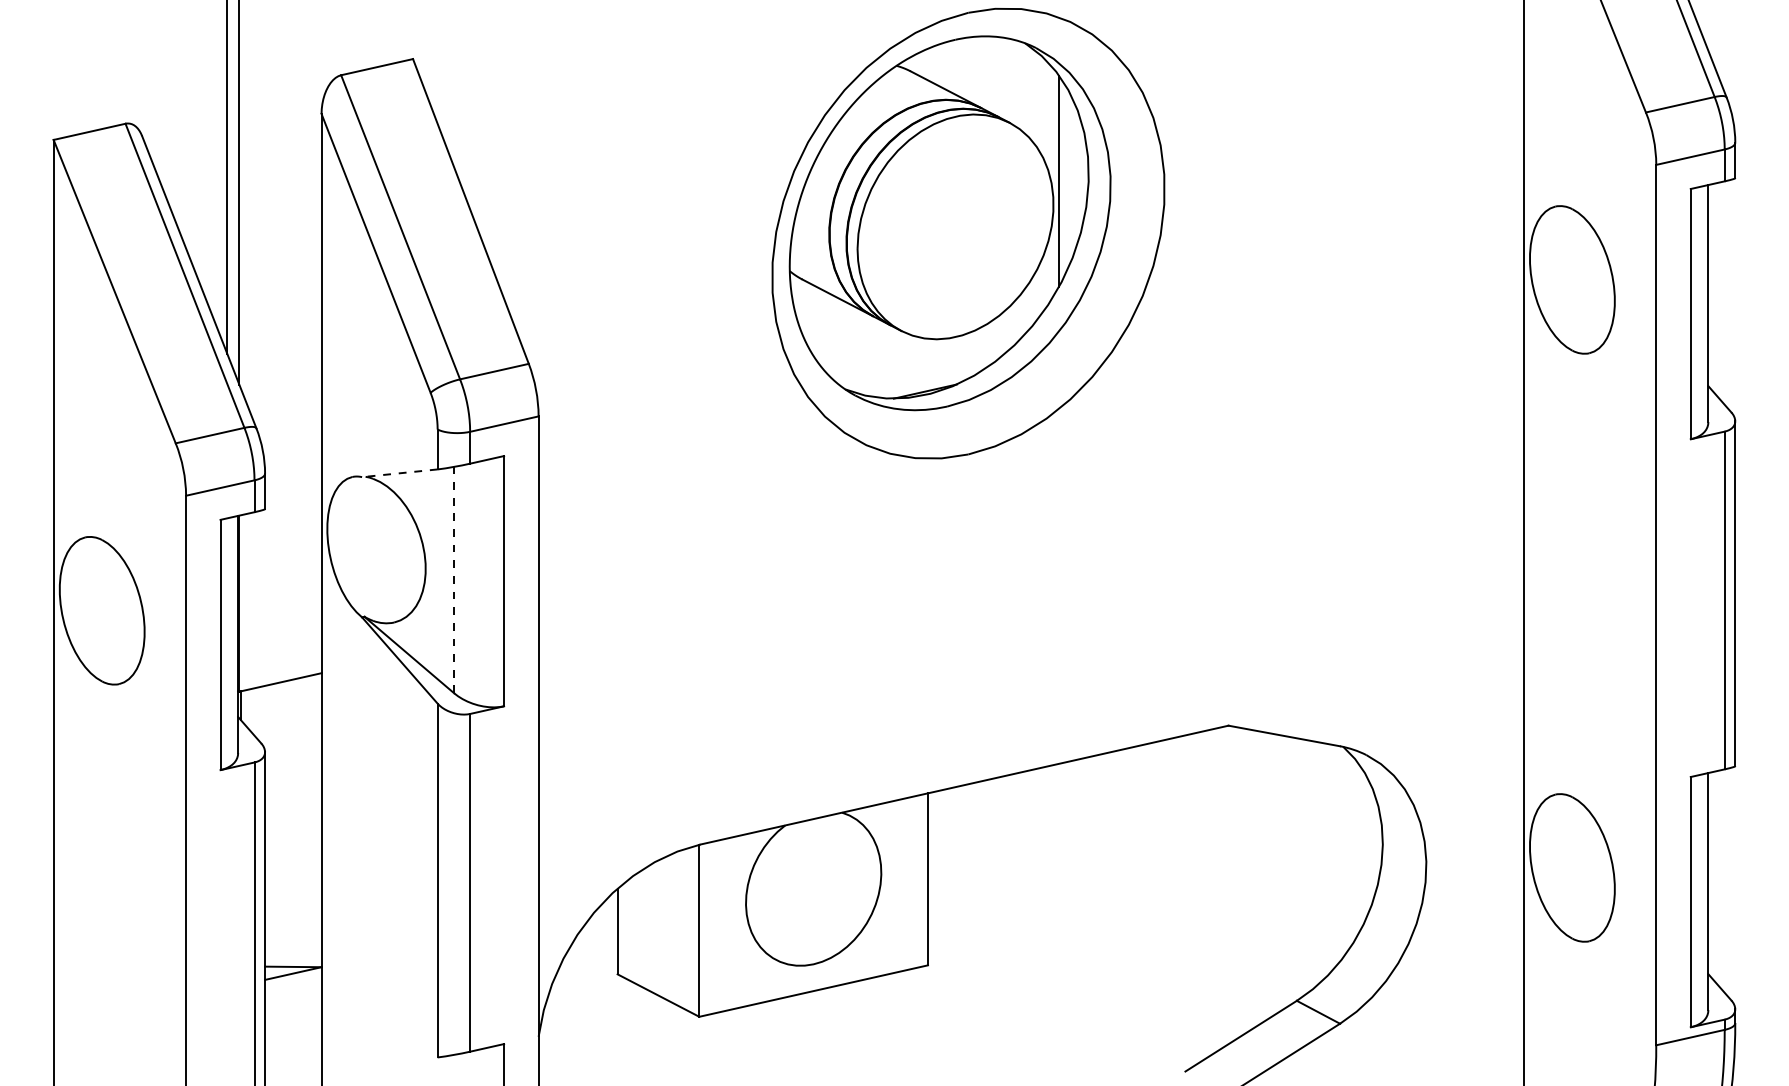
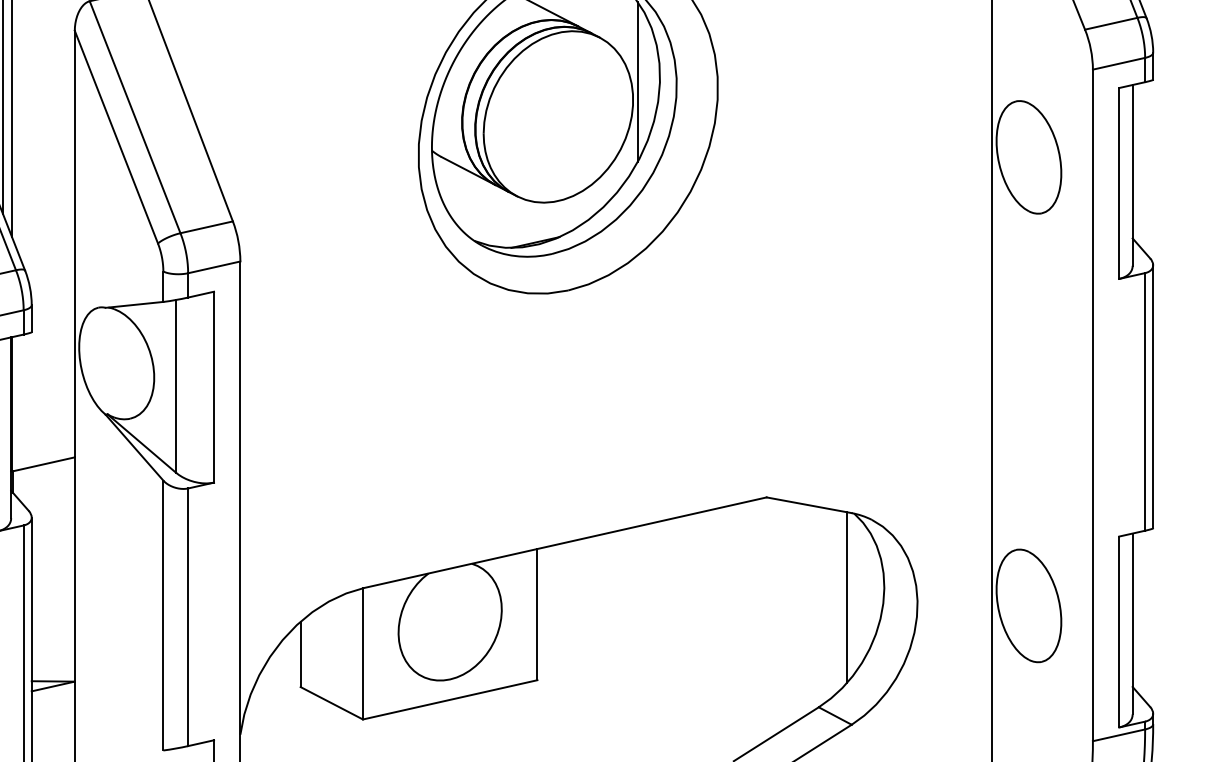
line: (399, 473) -> (134, 305), dashed -> solid
line: (454, 579) -> (176, 385), dashed -> solid
line: (1333, 857) -> (846, 597), added

